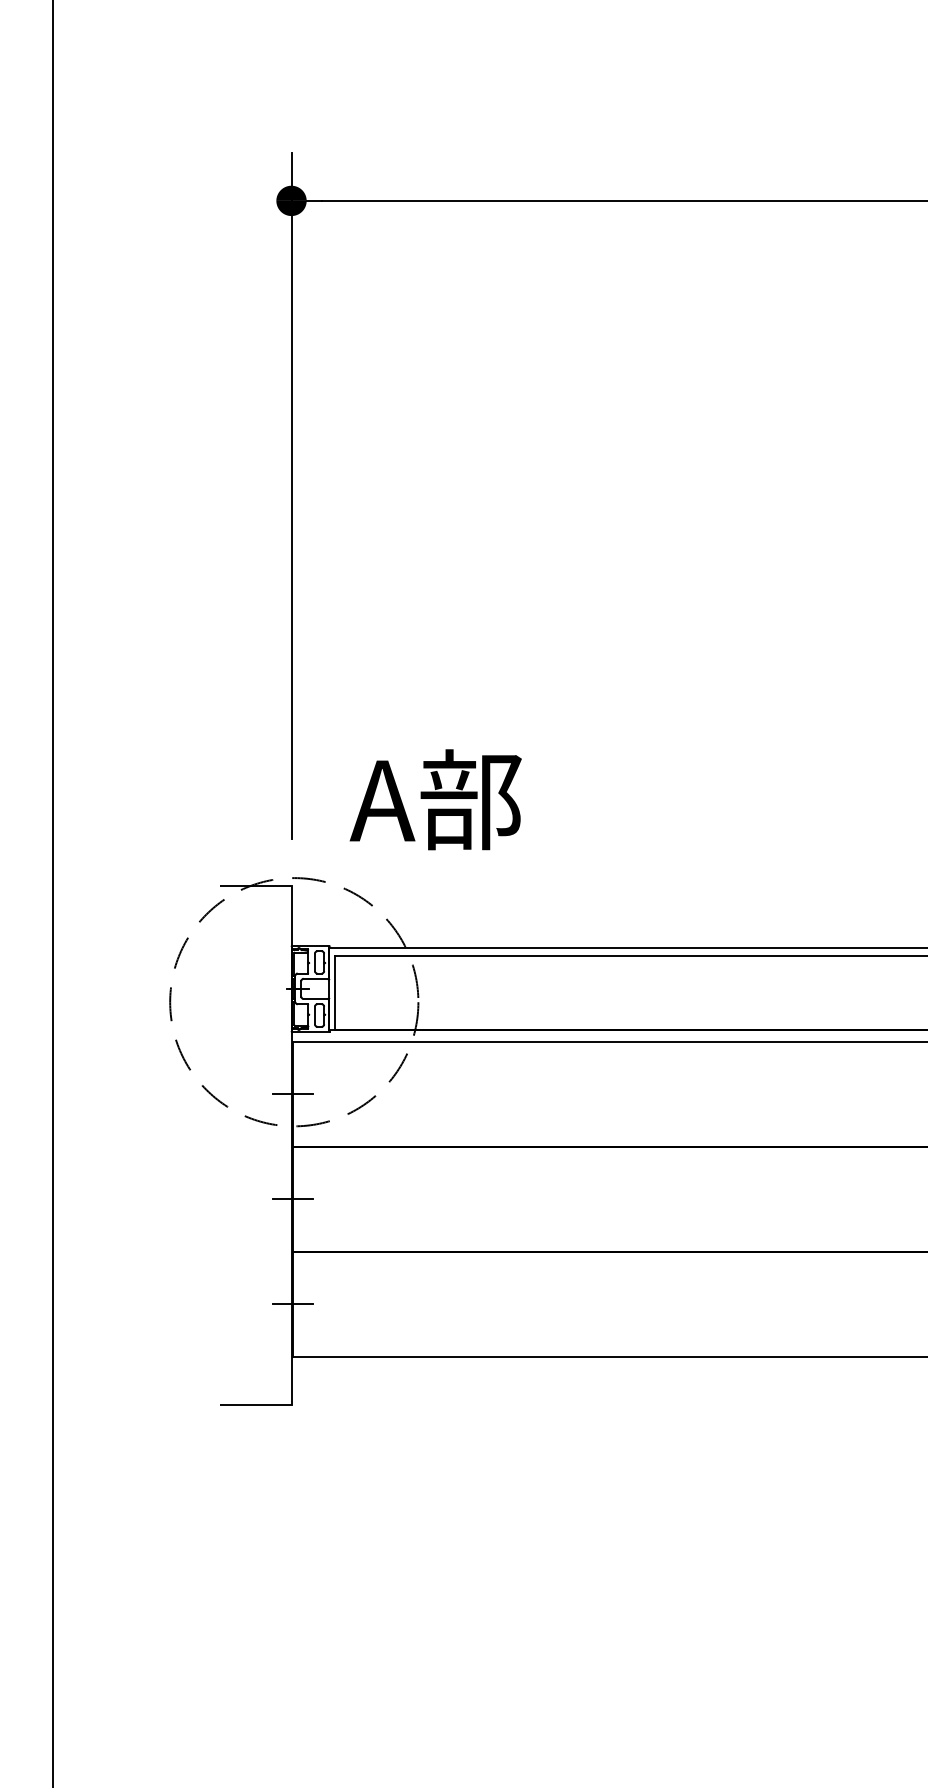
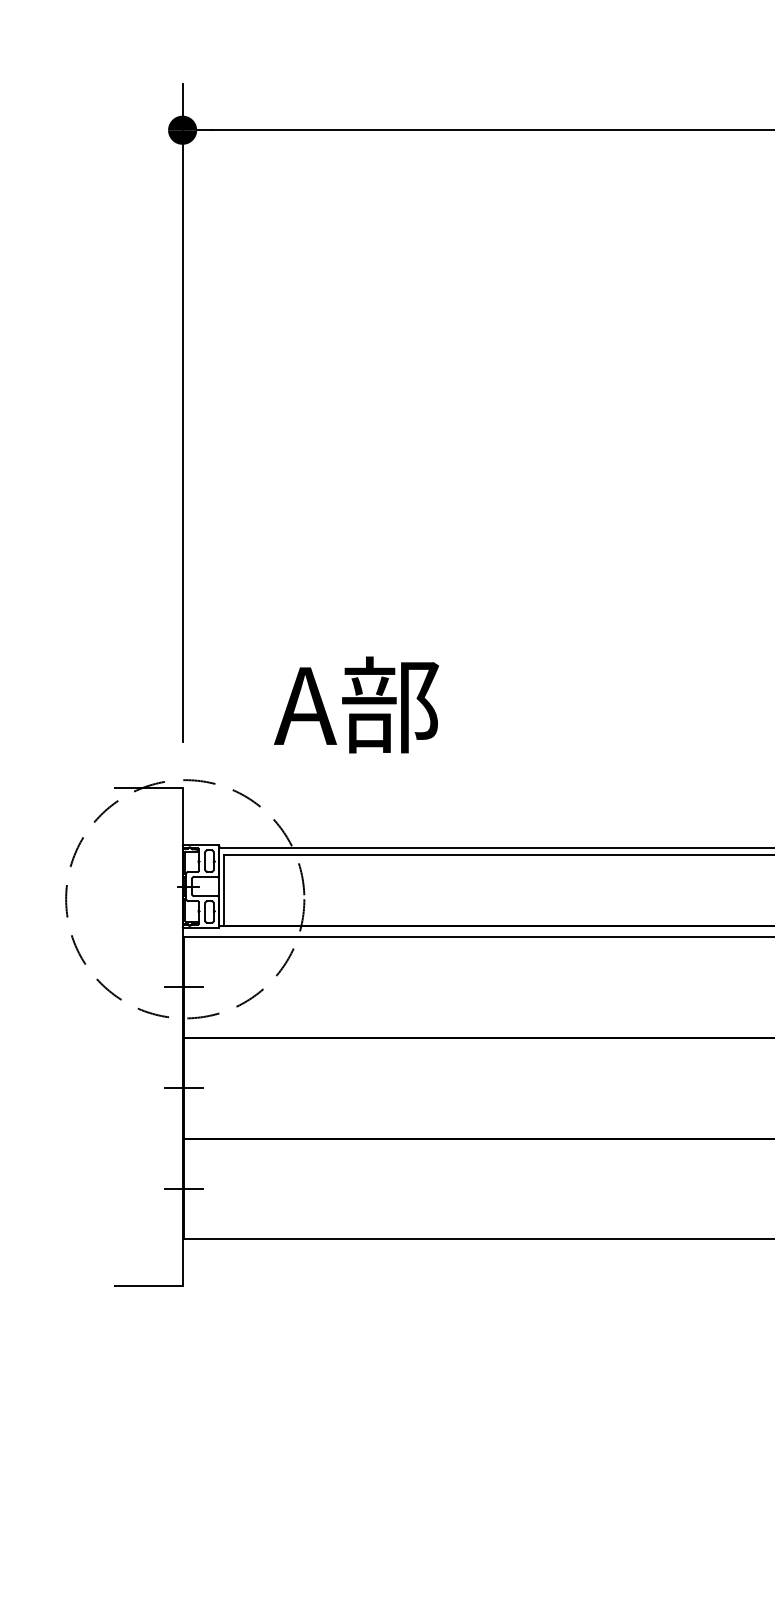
text: (435, 799) -> (356, 704), moved

